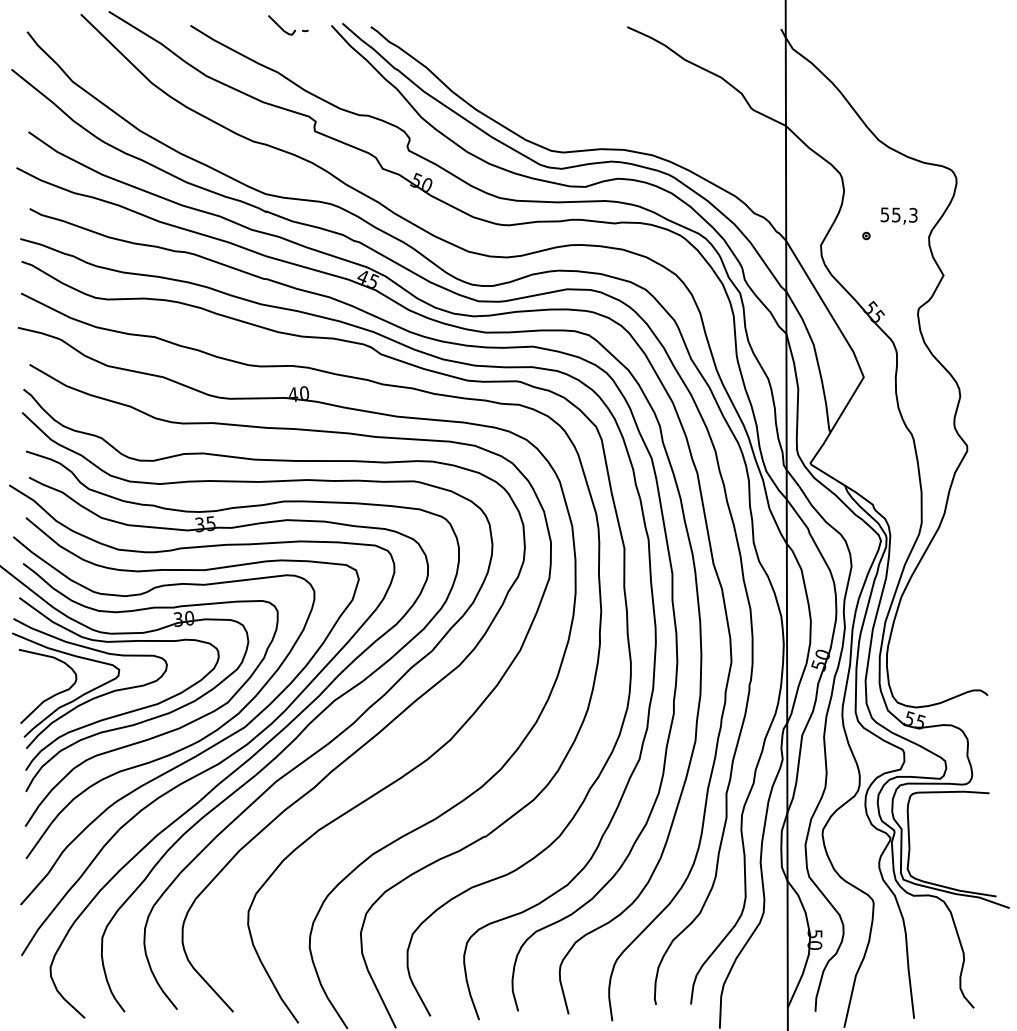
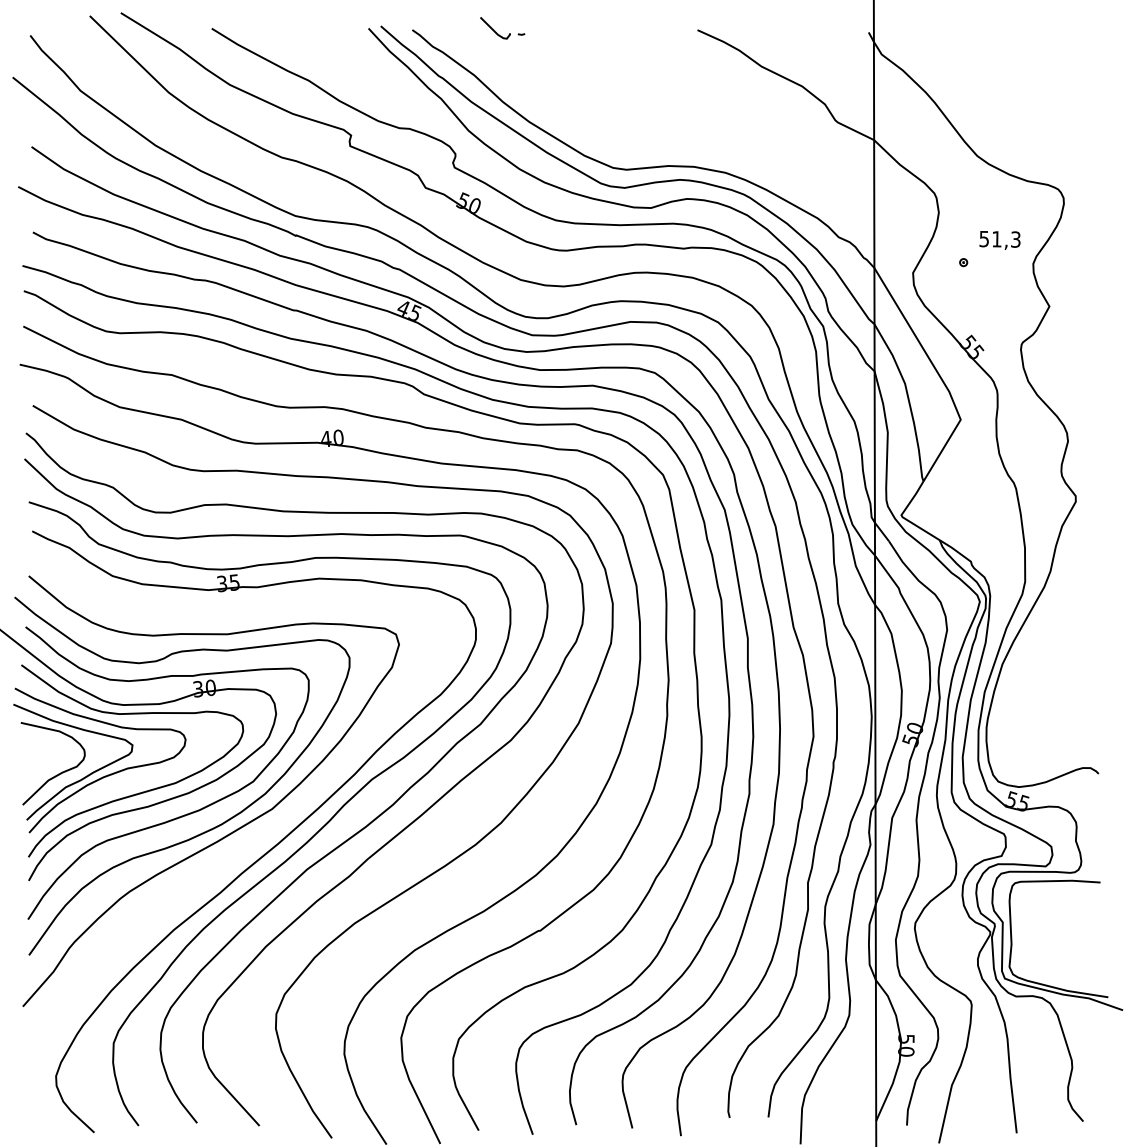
part: (283, 29) -> (497, 32), moved
text: (895, 215) -> (996, 239), 55,3 -> 51,3
curve: (228, 755) -> (254, 840), removed

